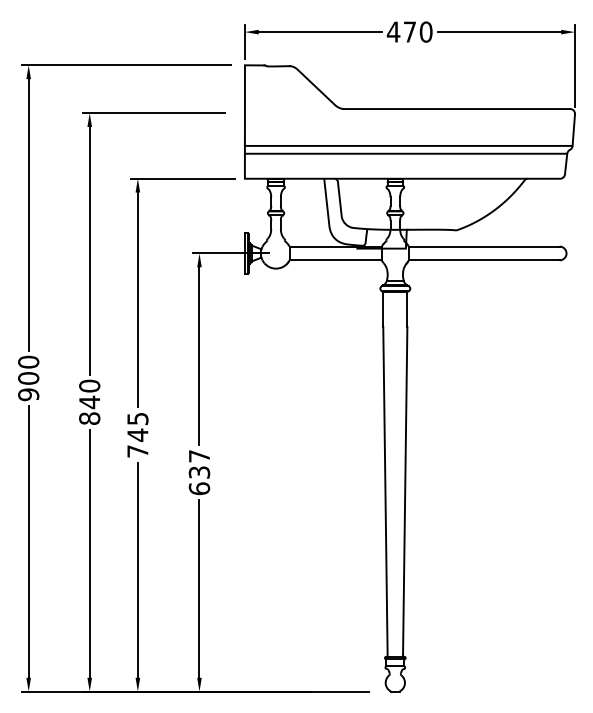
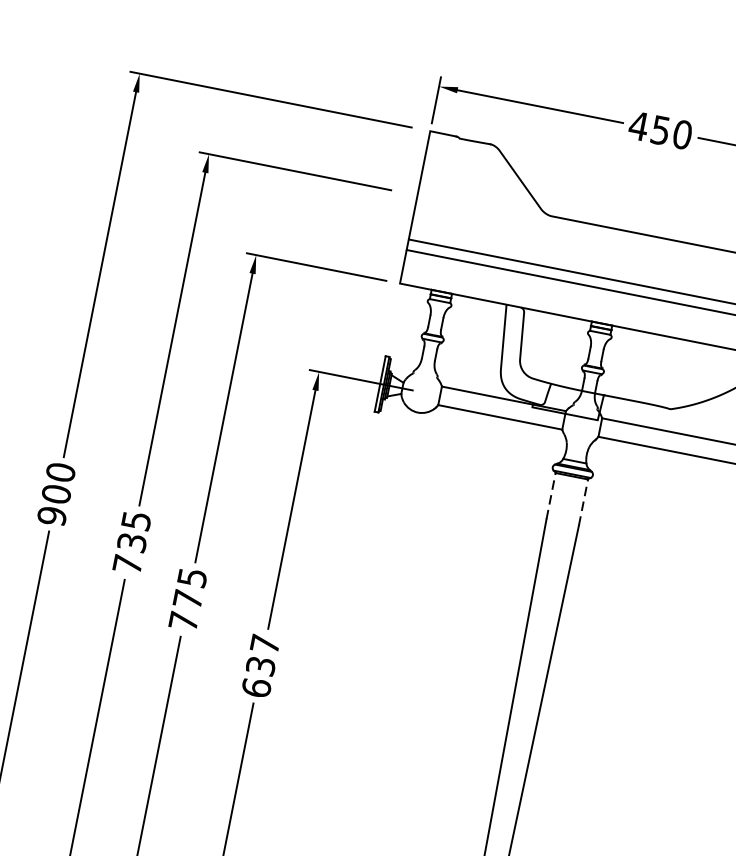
text: (409, 31) -> (660, 129), 470 -> 450
line: (383, 309) -> (551, 496), solid -> dashed
line: (407, 309) -> (583, 502), solid -> dashed
text: (89, 401) -> (132, 541), 840 -> 735
text: (137, 434) -> (187, 598), 745 -> 775

